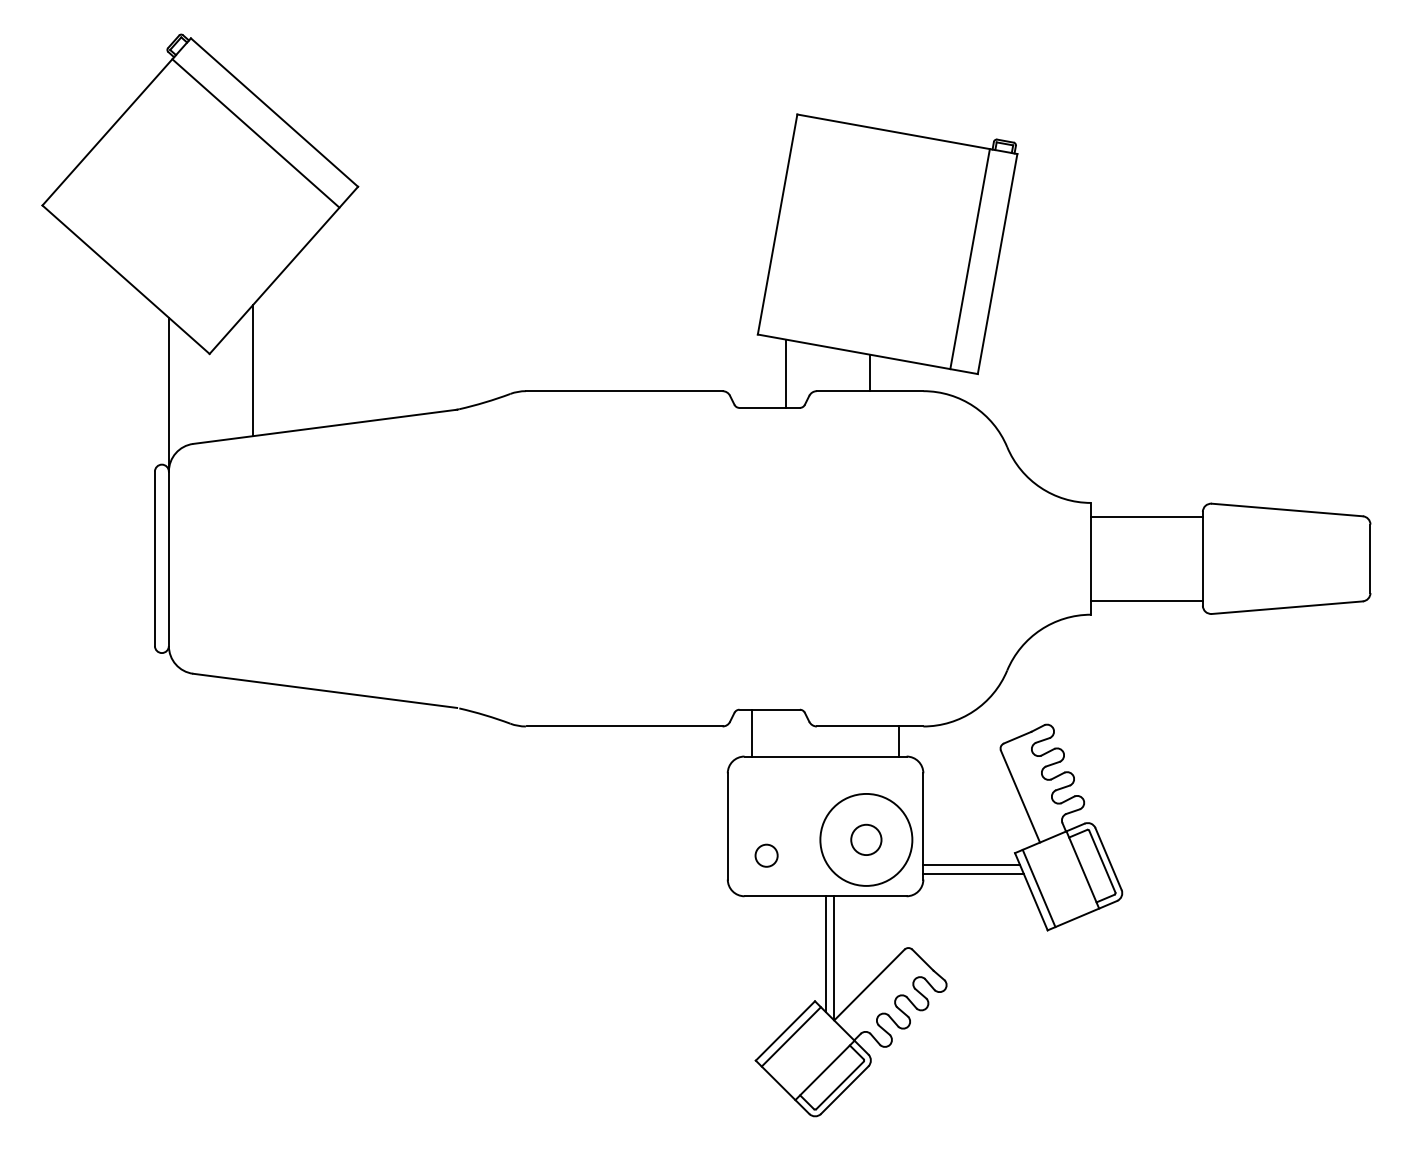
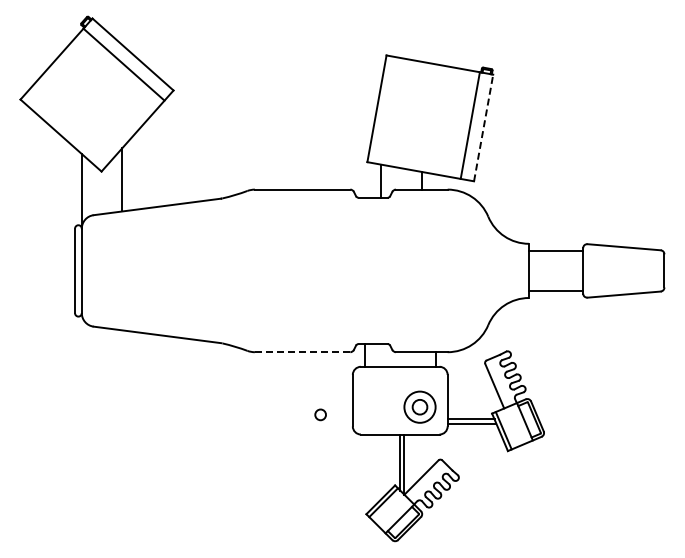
line: (997, 263) -> (483, 127), solid -> dashed
line: (626, 727) -> (303, 352), solid -> dashed
circle: (865, 838) -> (419, 406), size x0.7
circle: (766, 854) -> (320, 414), moved

